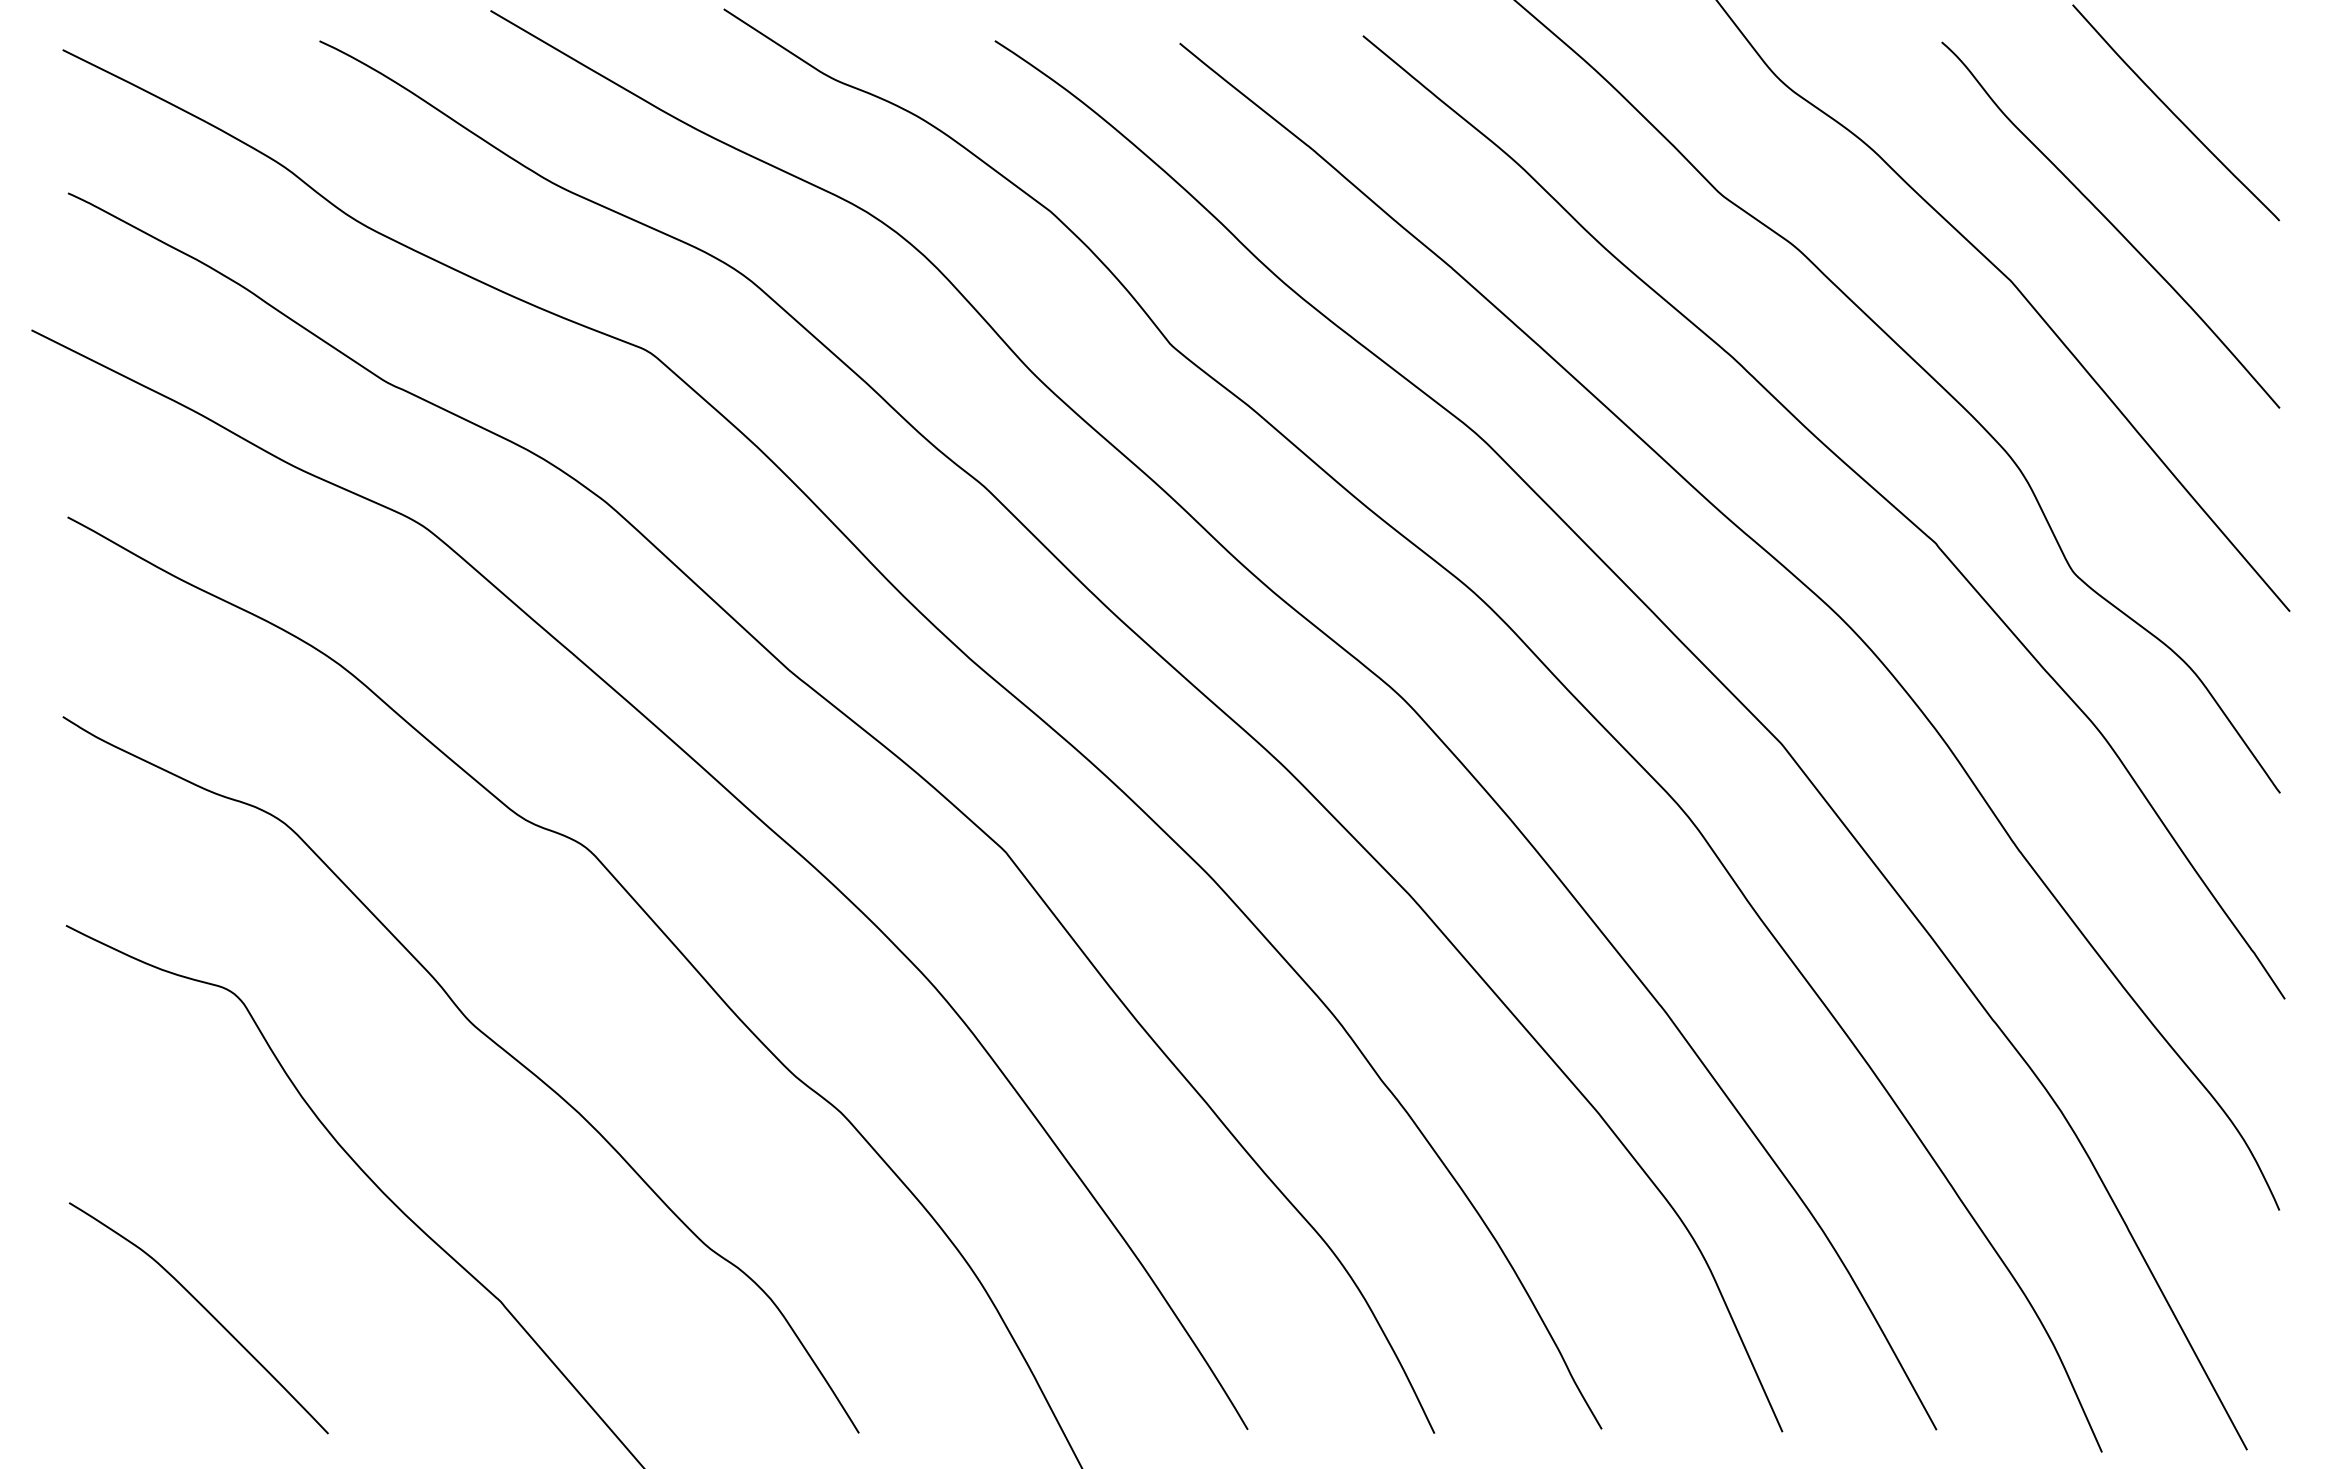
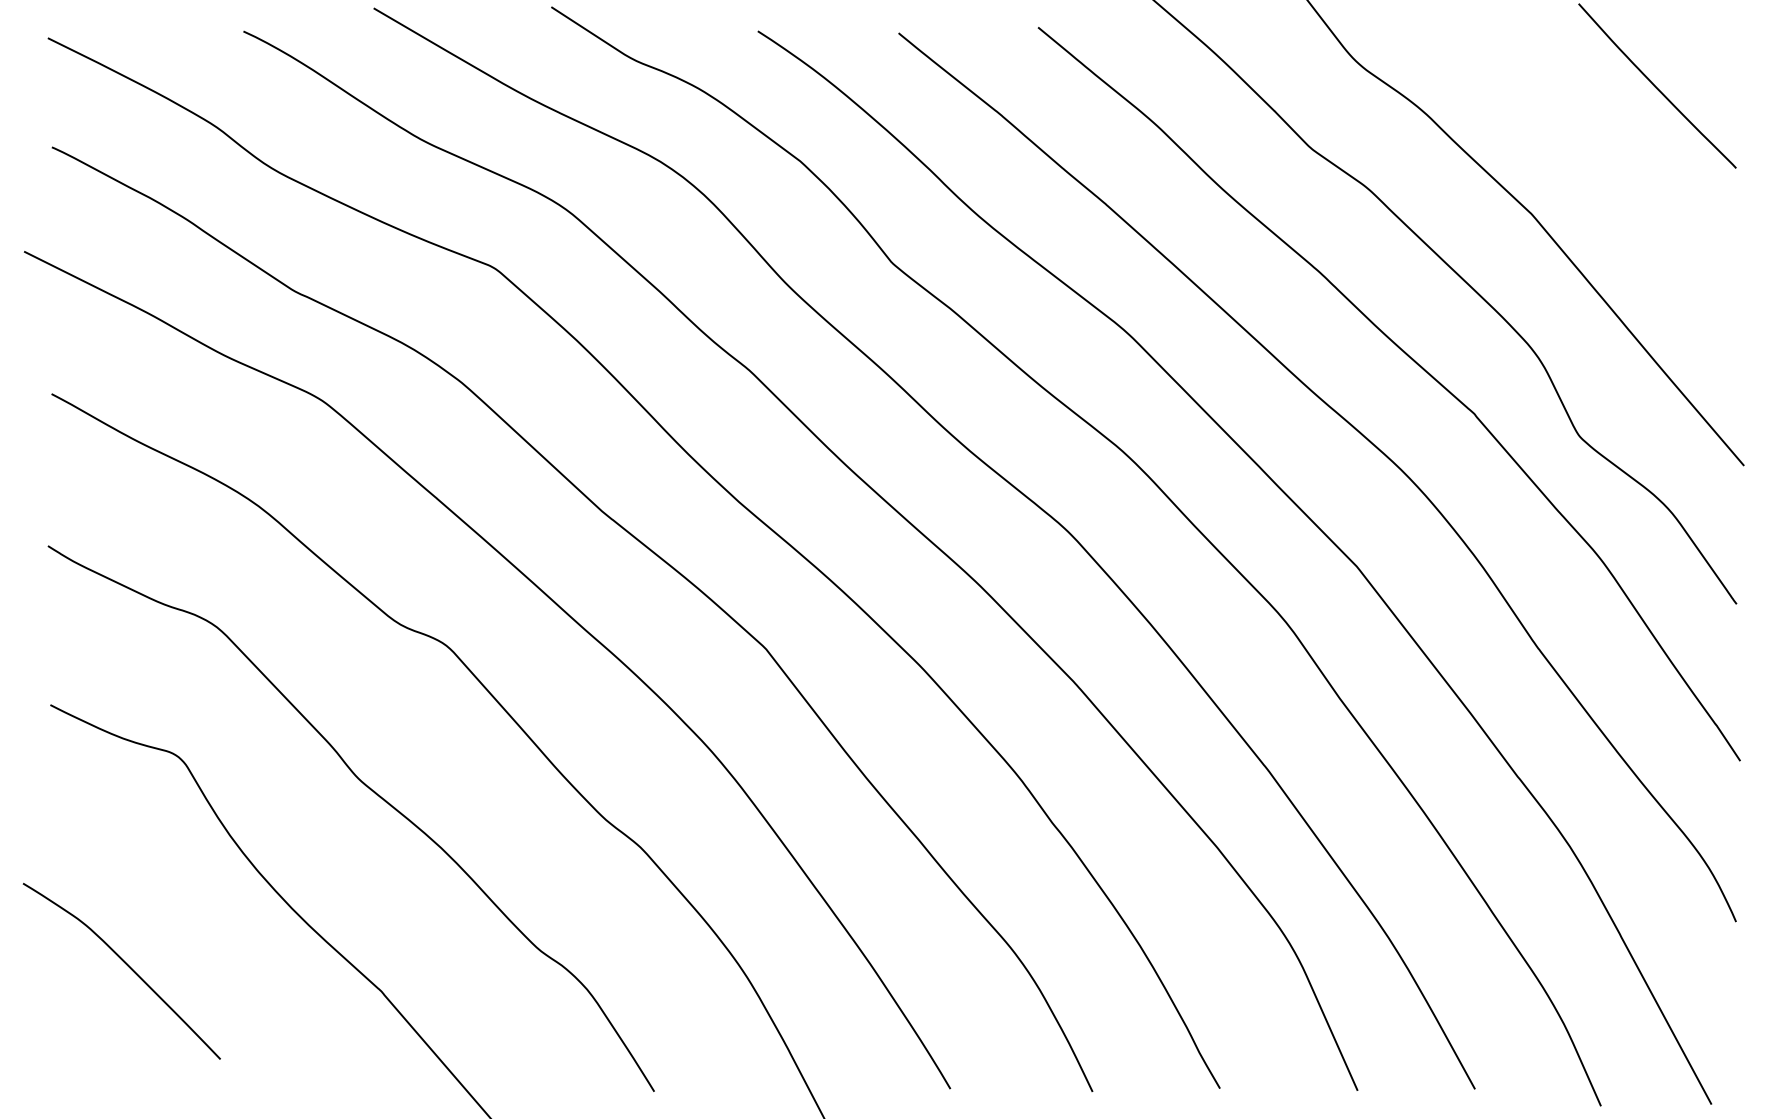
curve: (2110, 224) -> (1607, 171), removed
curve: (205, 1310) -> (126, 965), moved

